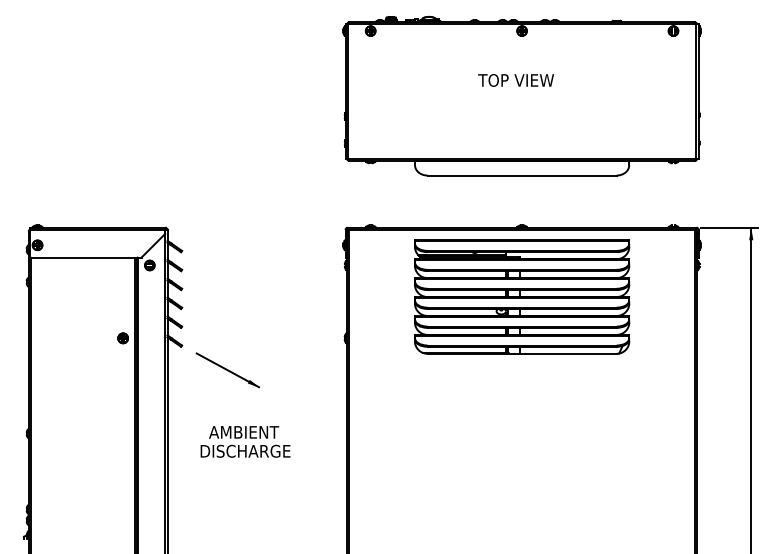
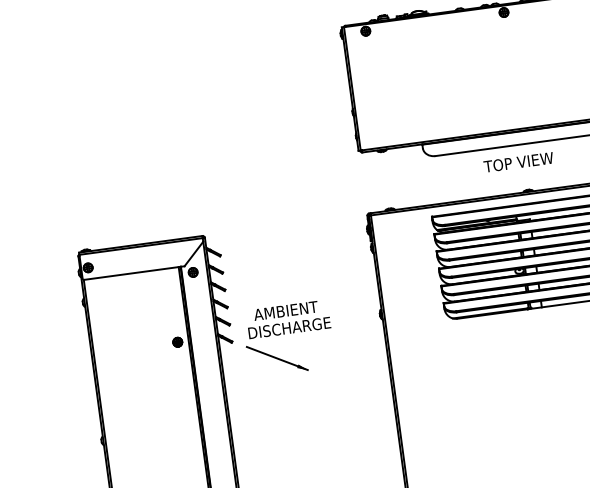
text: (515, 80) -> (518, 162), moved
text: (245, 441) -> (288, 319), moved

